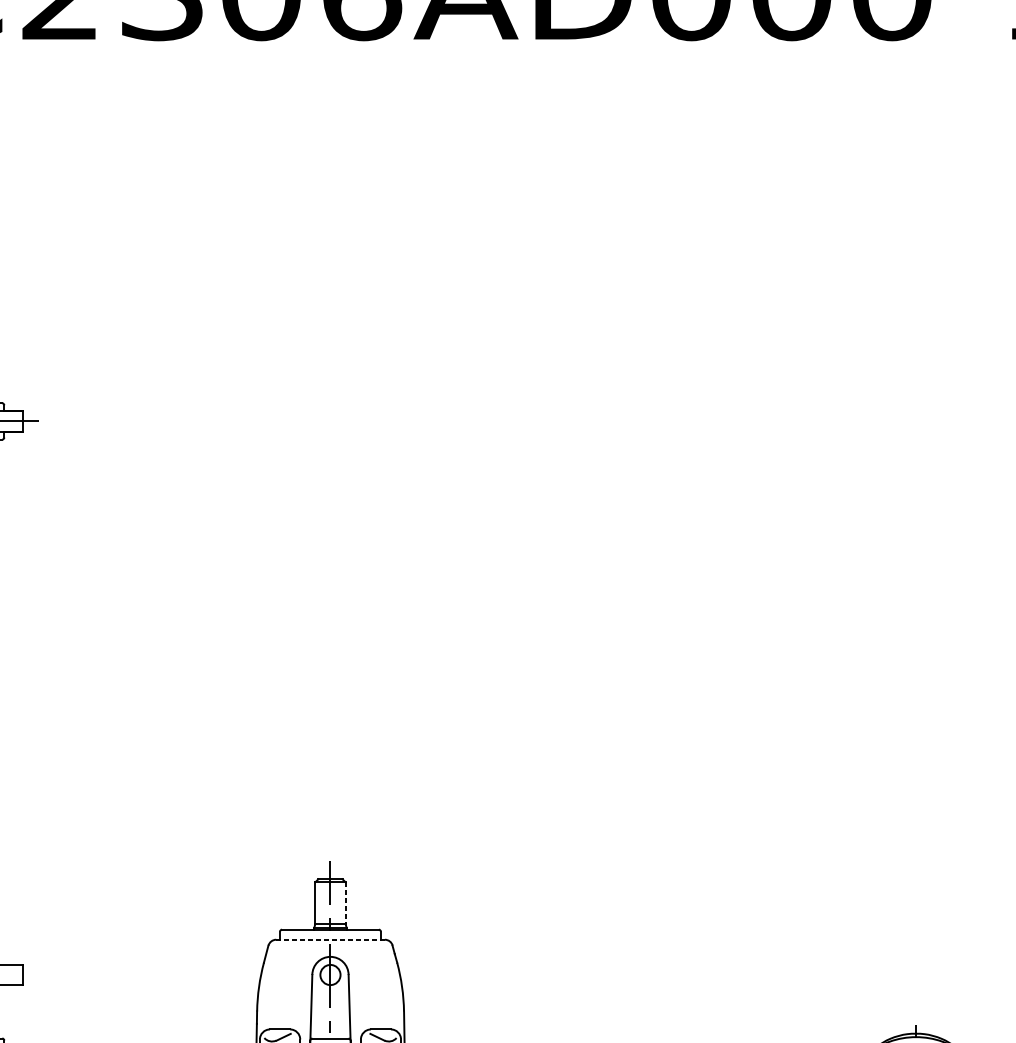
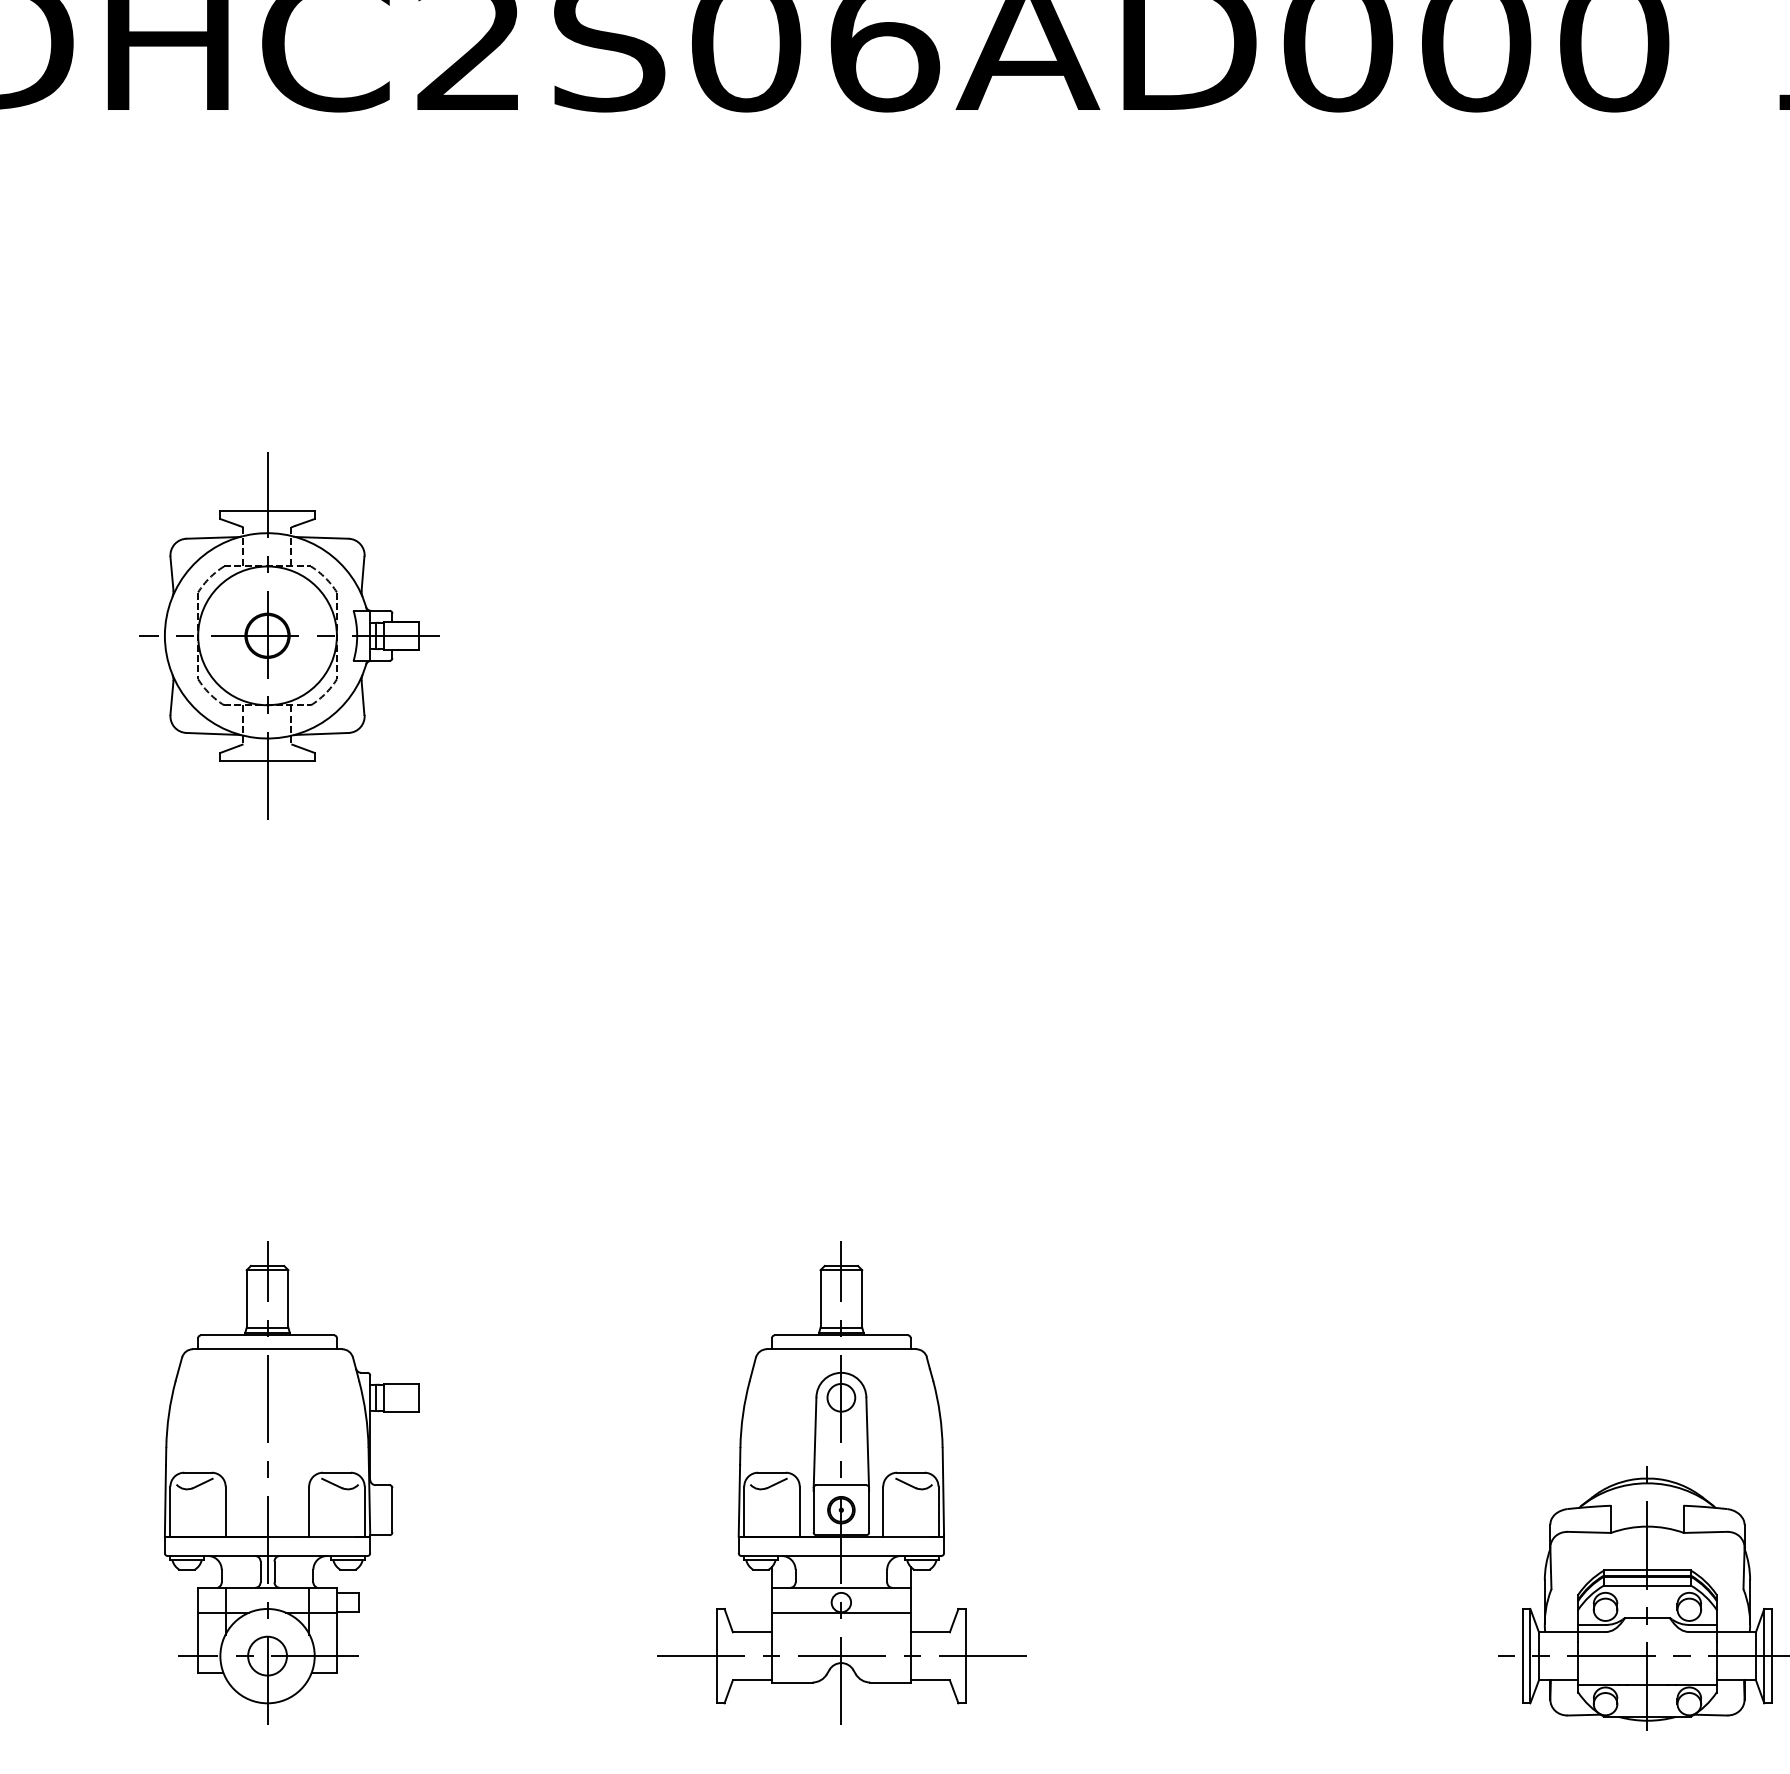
line: (345, 902) -> (862, 1298), dashed -> solid
line: (330, 939) -> (841, 1349), dashed -> solid

